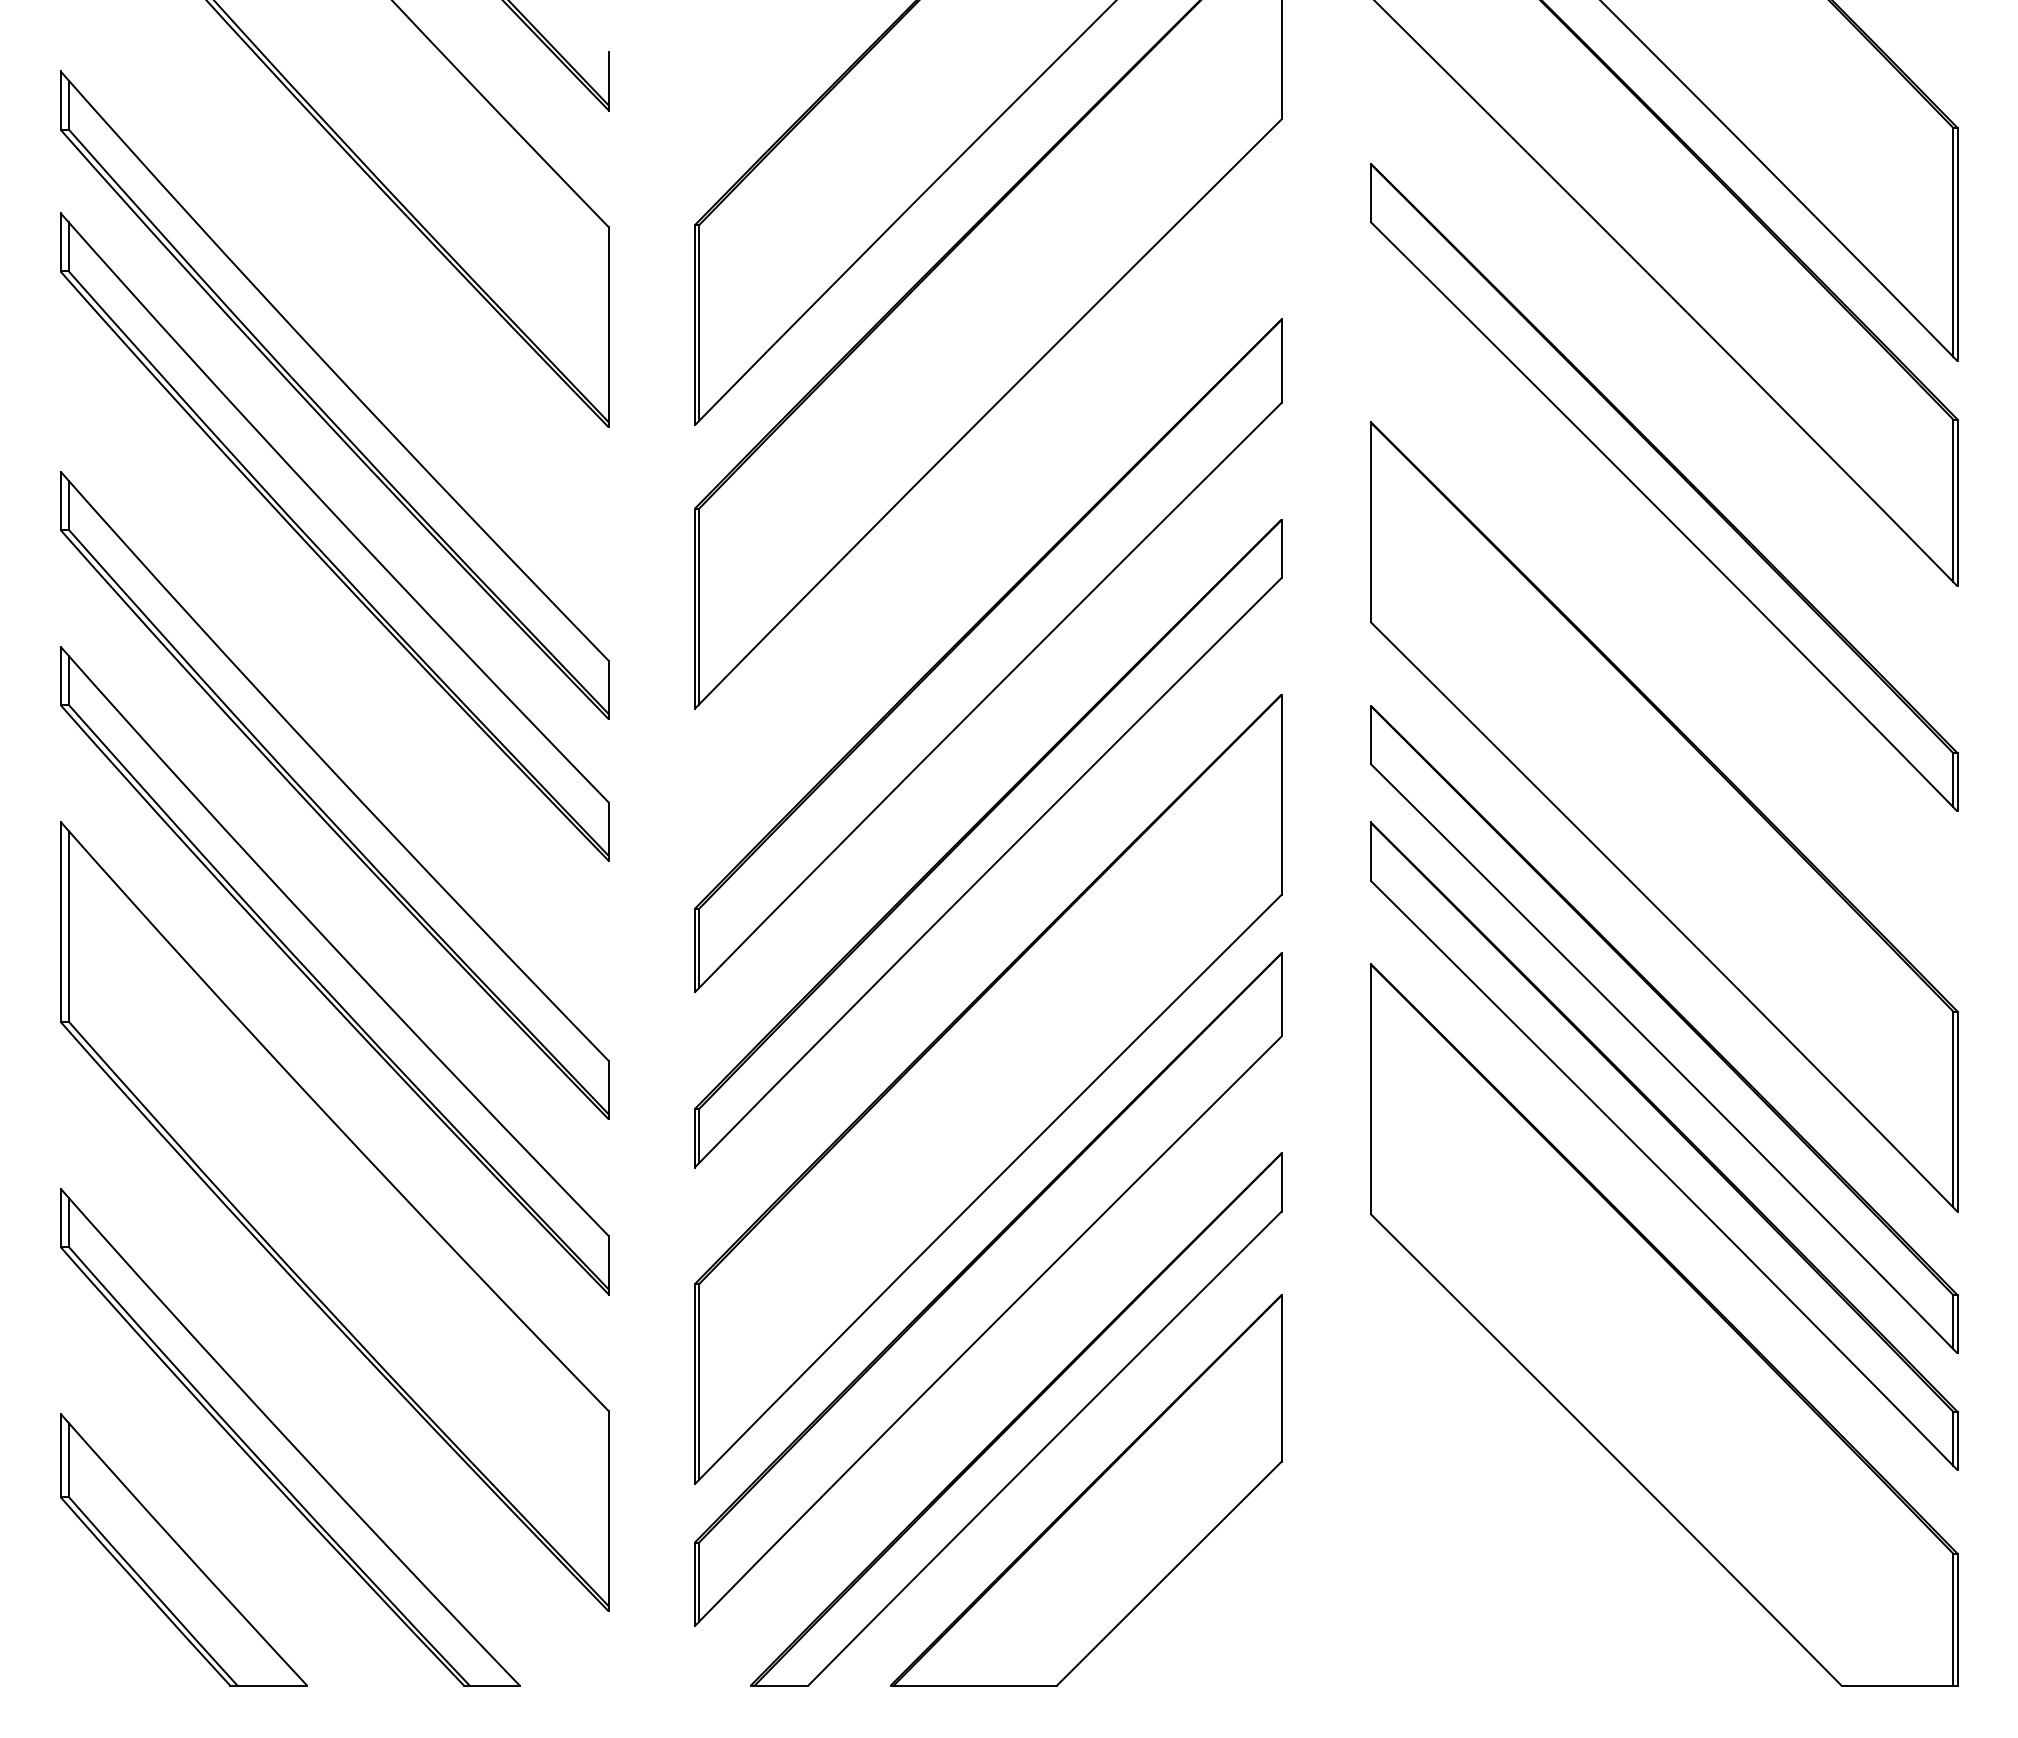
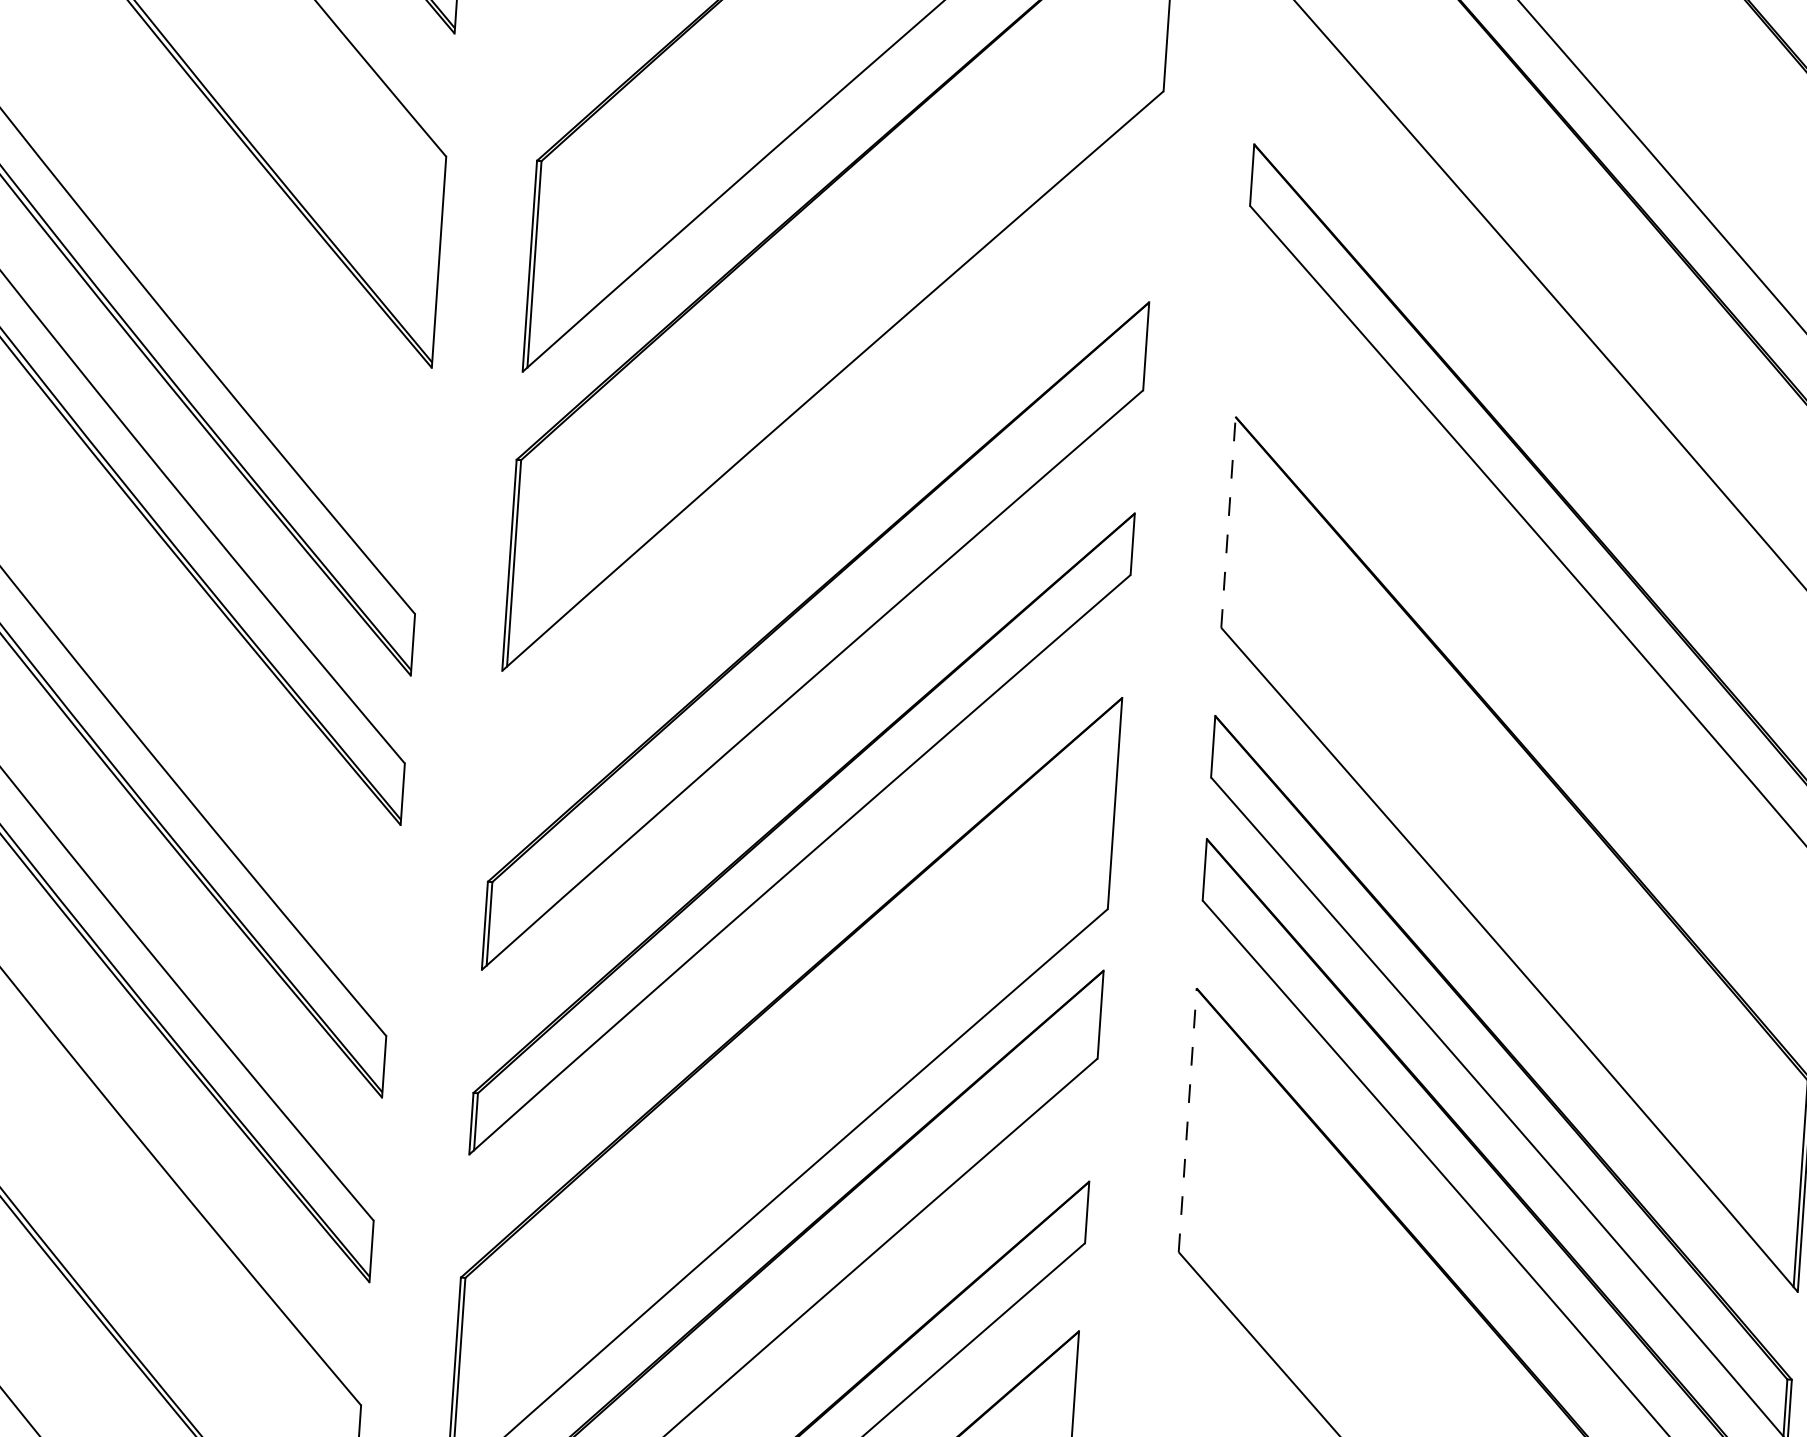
line: (1370, 521) -> (1228, 521), solid -> dashed
line: (1370, 1088) -> (1187, 1119), solid -> dashed

